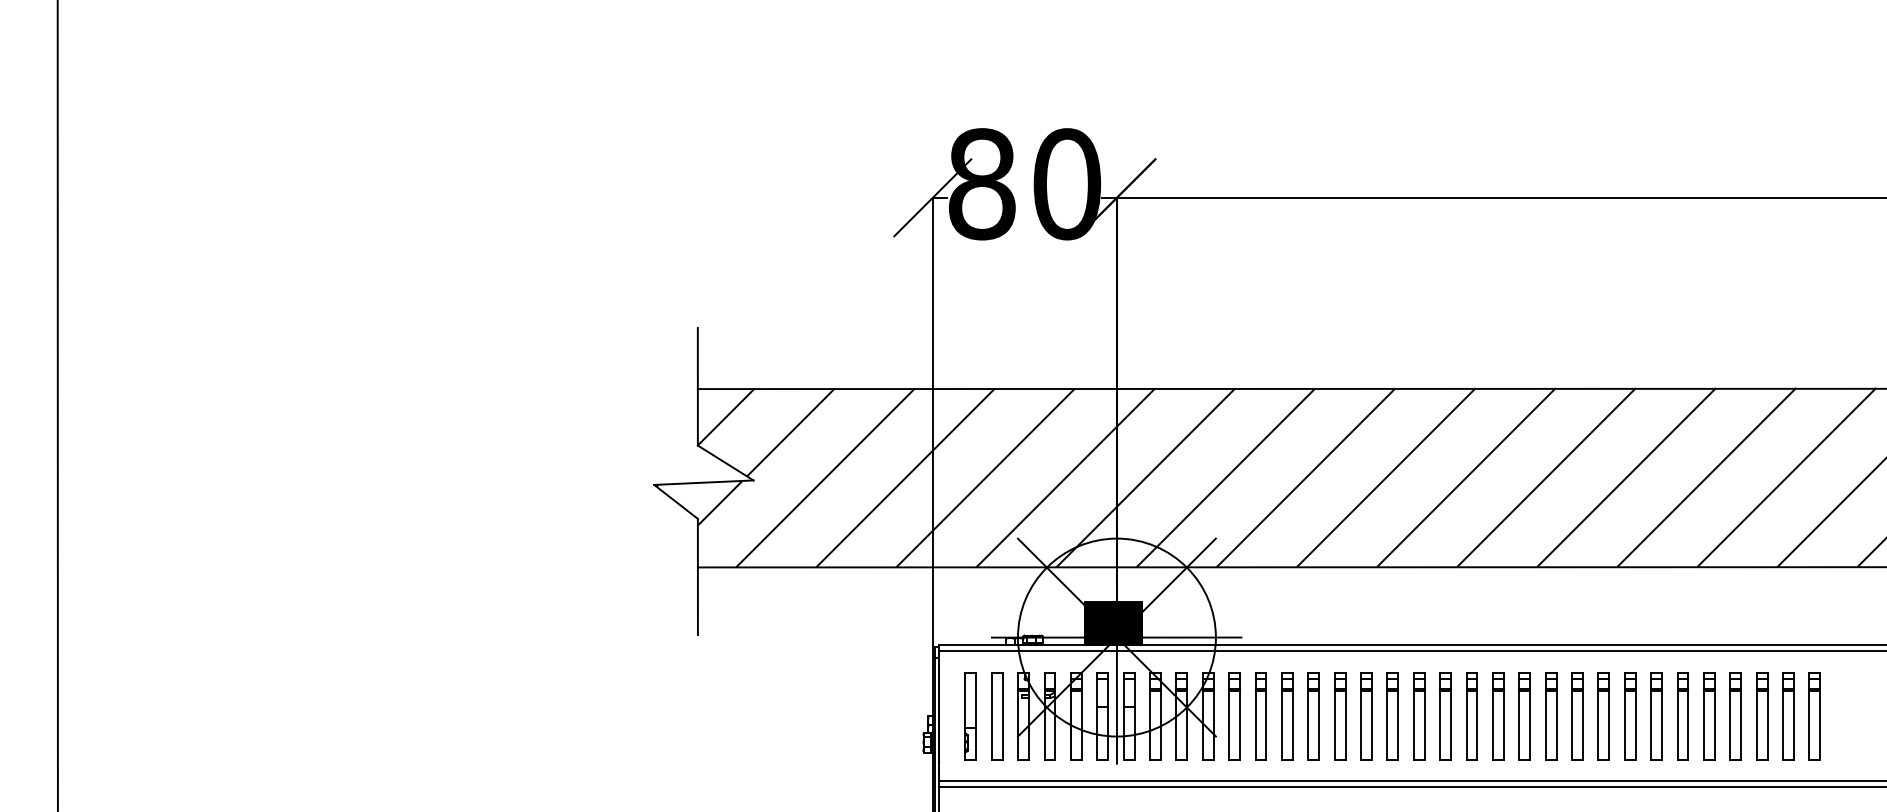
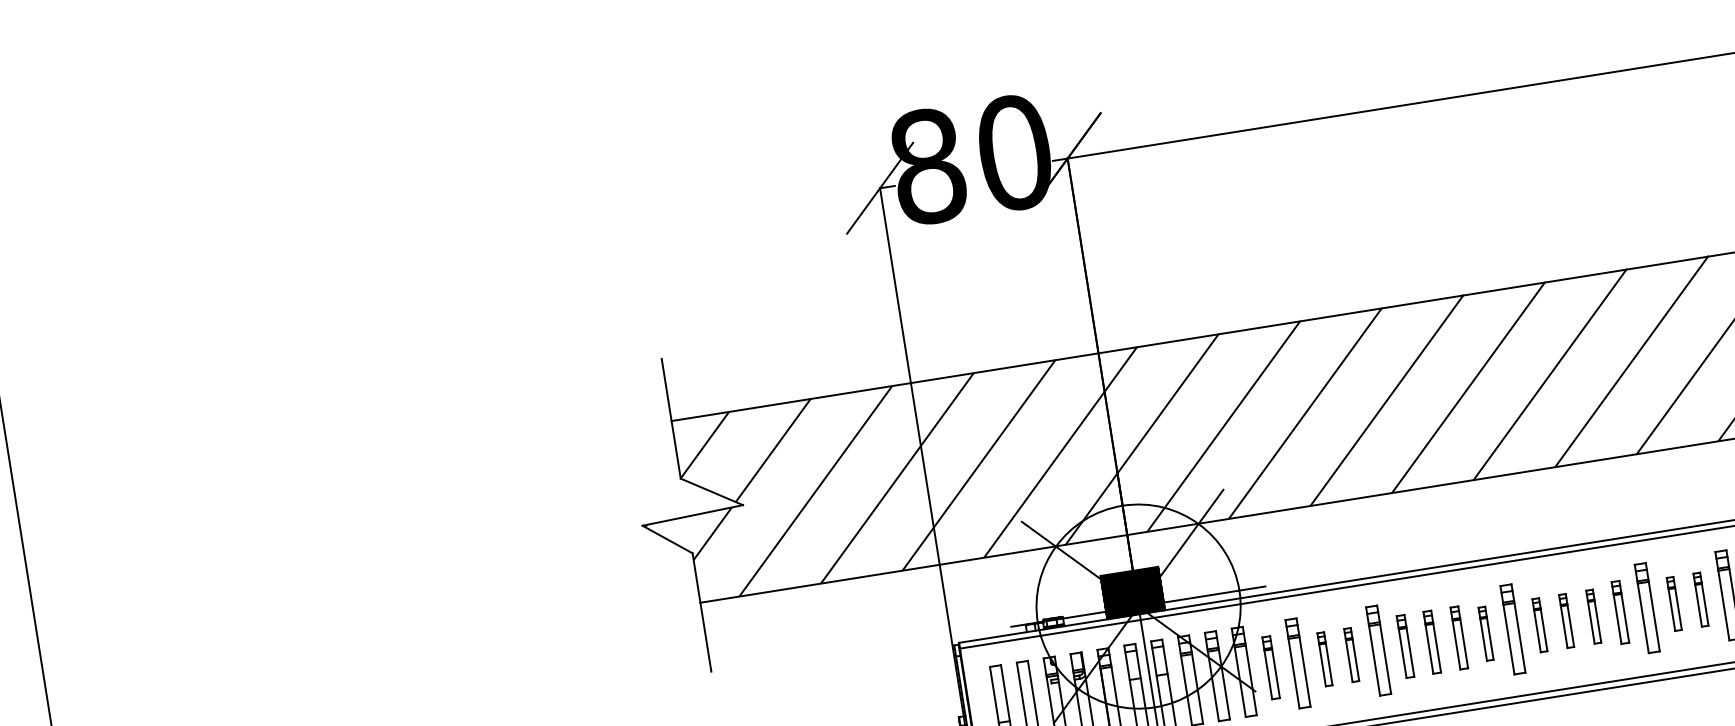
part: (1234, 716) -> (1271, 668), size x0.7
part: (1287, 716) -> (1325, 659), size x0.6
part: (1313, 716) -> (1351, 655), size x0.6
part: (1366, 716) -> (1405, 646), size x0.7
part: (1392, 716) -> (1432, 642), size x0.7
part: (1419, 716) -> (1459, 638), size x0.7
part: (1445, 716) -> (1486, 633), size x0.6
part: (1498, 716) -> (1540, 625), size x0.6
part: (1524, 716) -> (1566, 621), size x0.6
part: (1551, 716) -> (1594, 616), size x0.6
part: (1577, 716) -> (1620, 612), size x0.7
part: (1630, 716) -> (1674, 604), size x0.6
part: (1656, 716) -> (1700, 599), size x0.6

